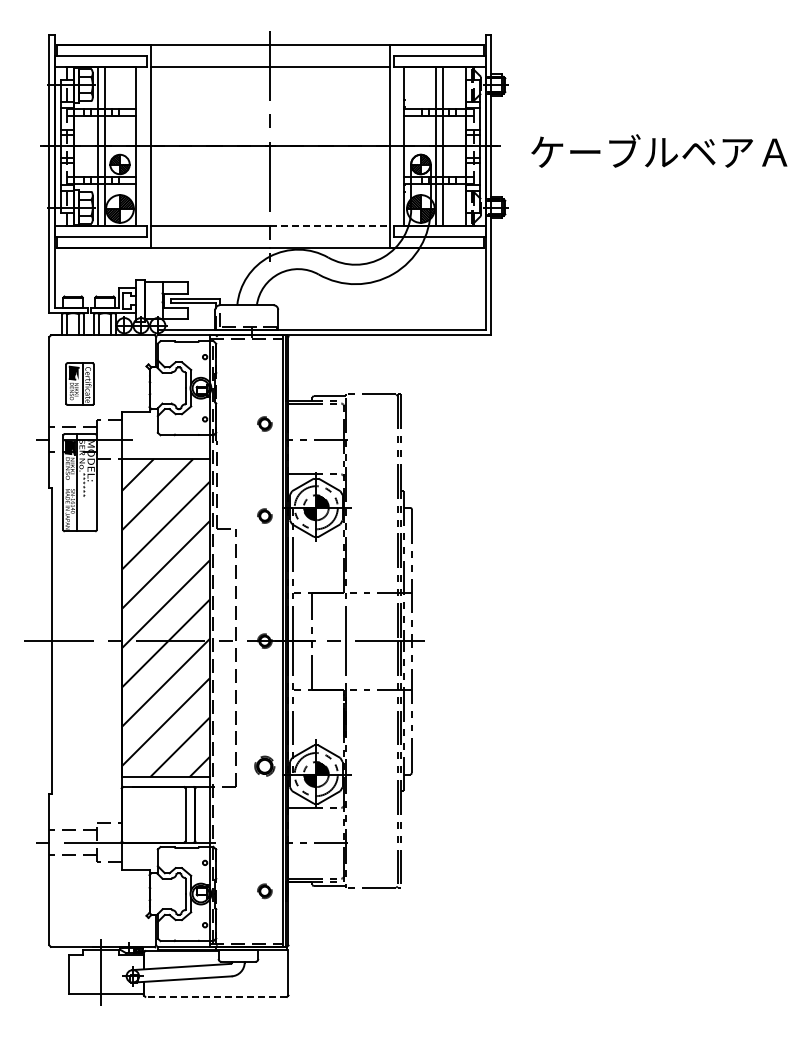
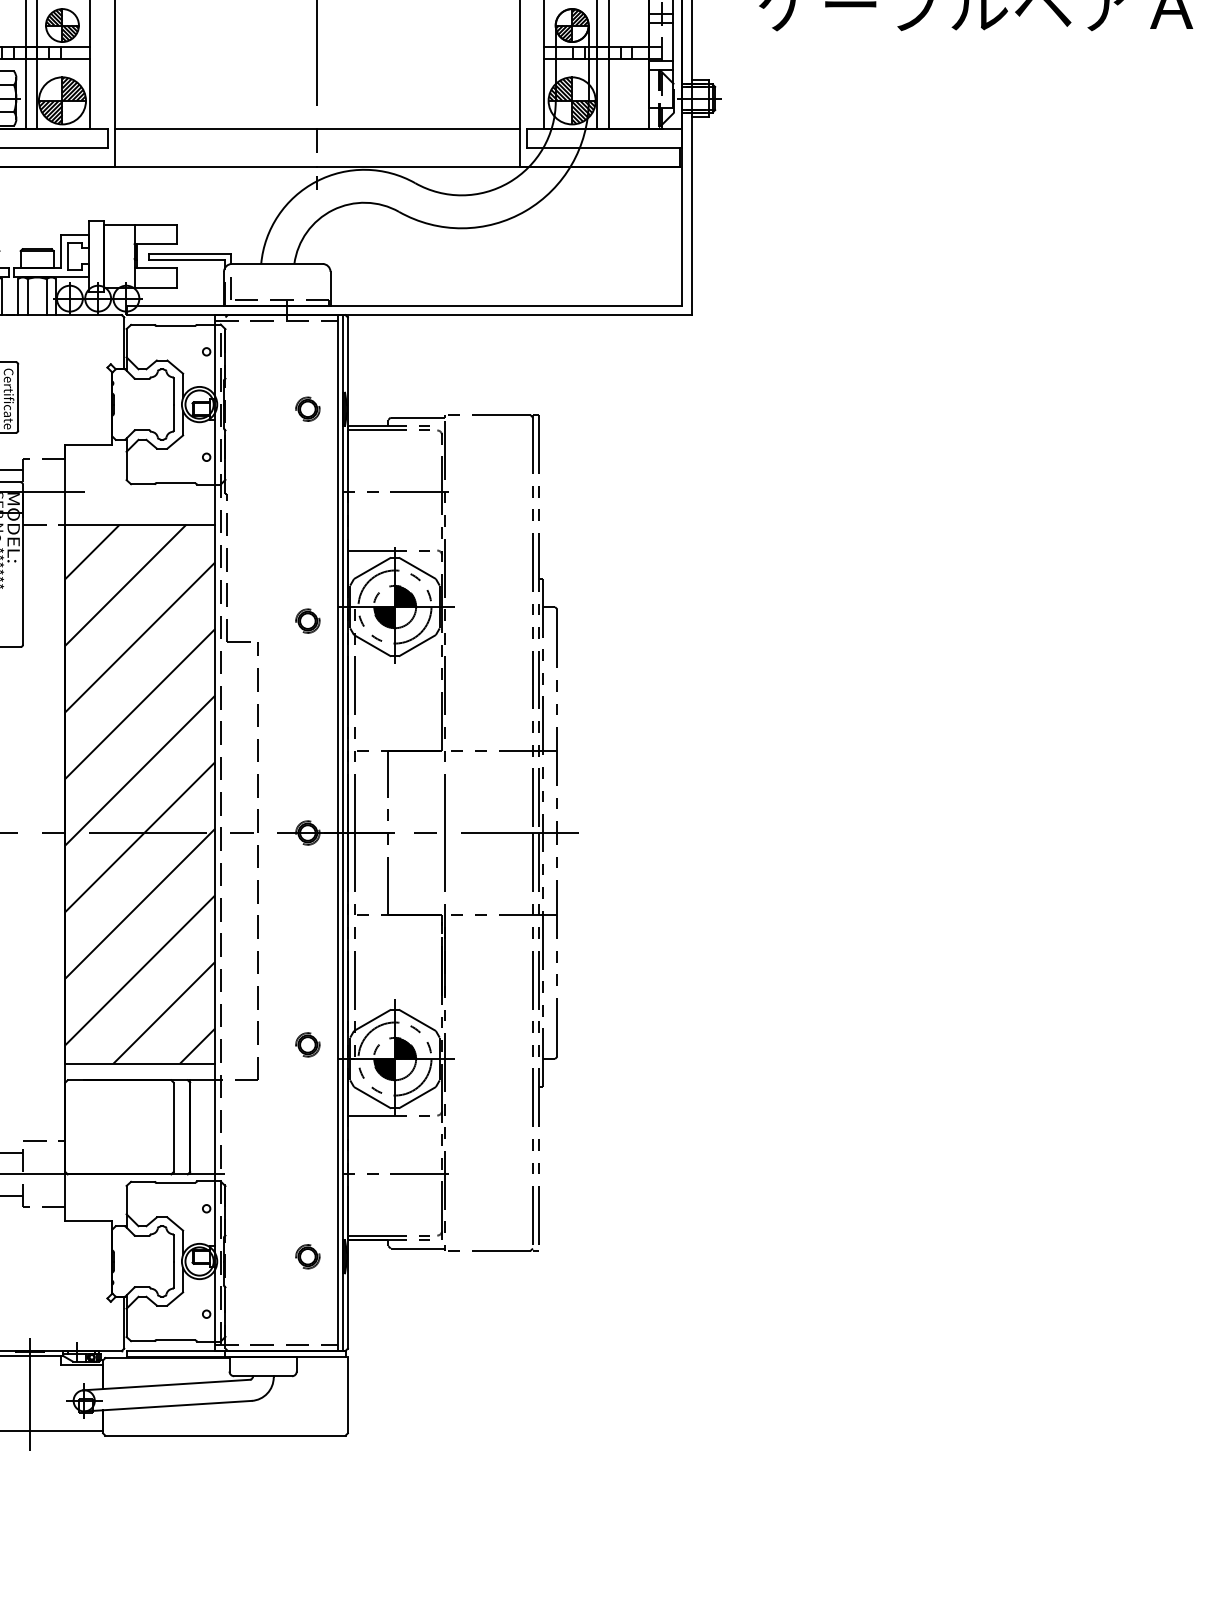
line: (330, 225) -> (419, 128), dashed -> solid
part: (264, 423) -> (307, 408), moved
part: (264, 765) -> (307, 1043), size x0.71
line: (216, 996) -> (225, 1435), dashed -> solid

